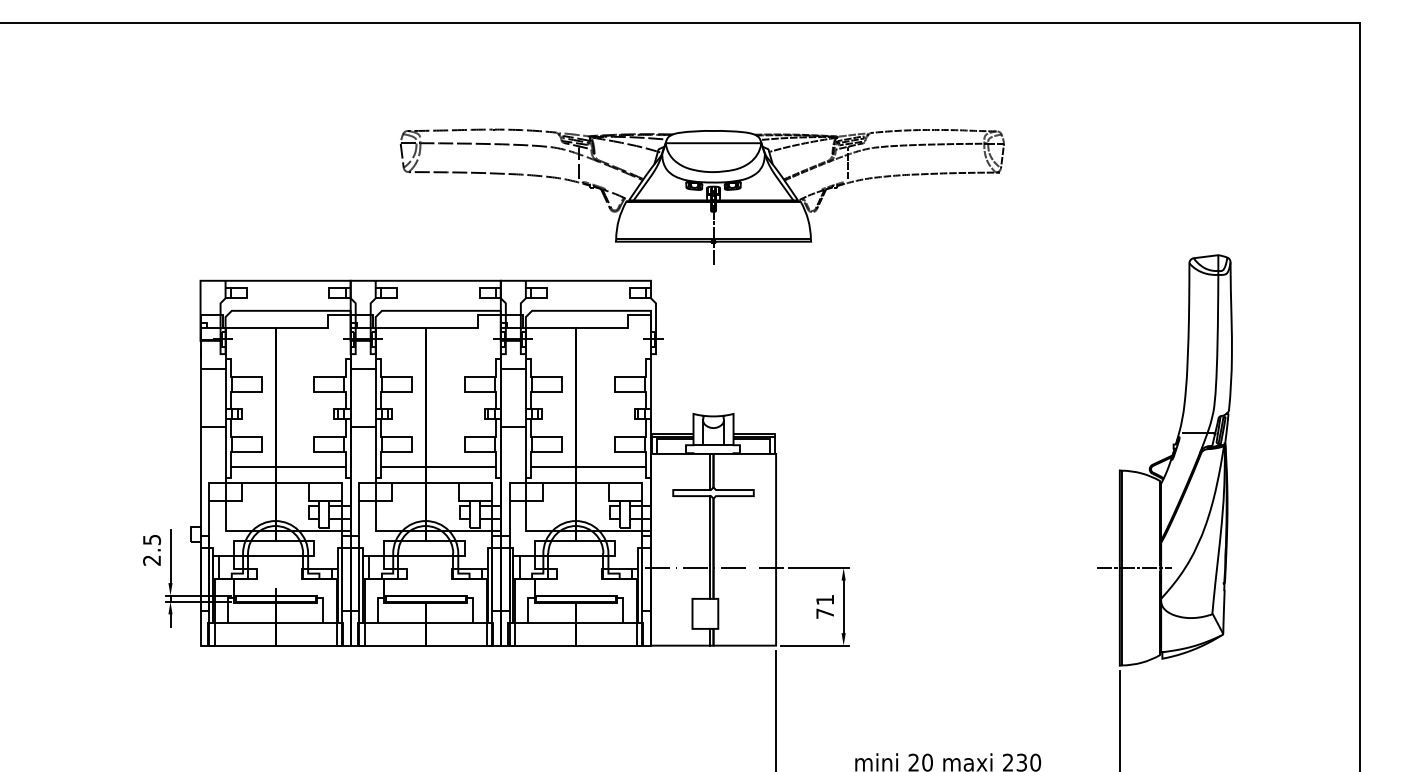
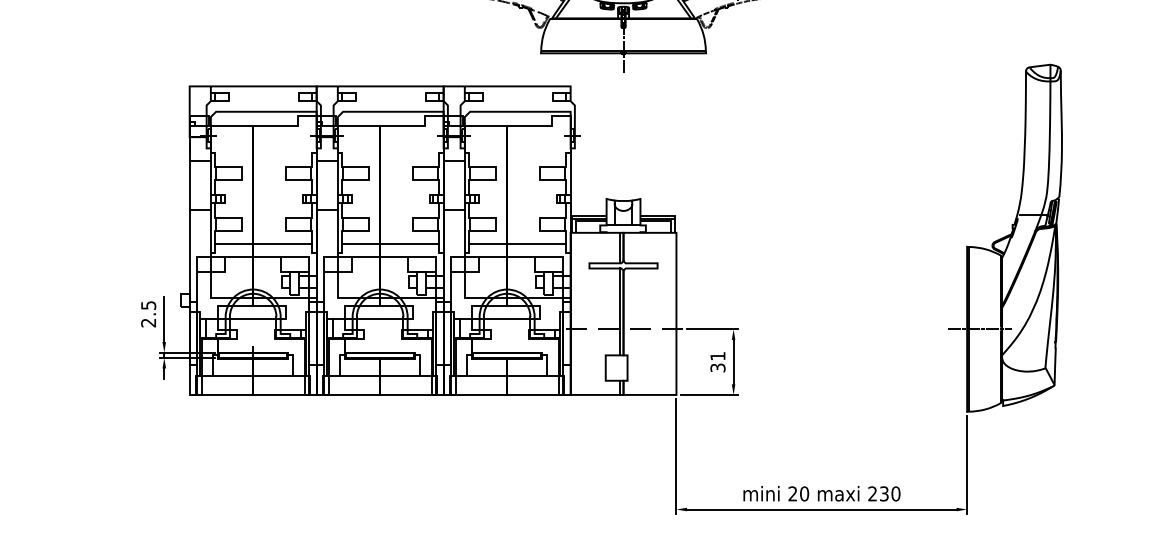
text: (825, 613) -> (718, 367), 71 -> 31

